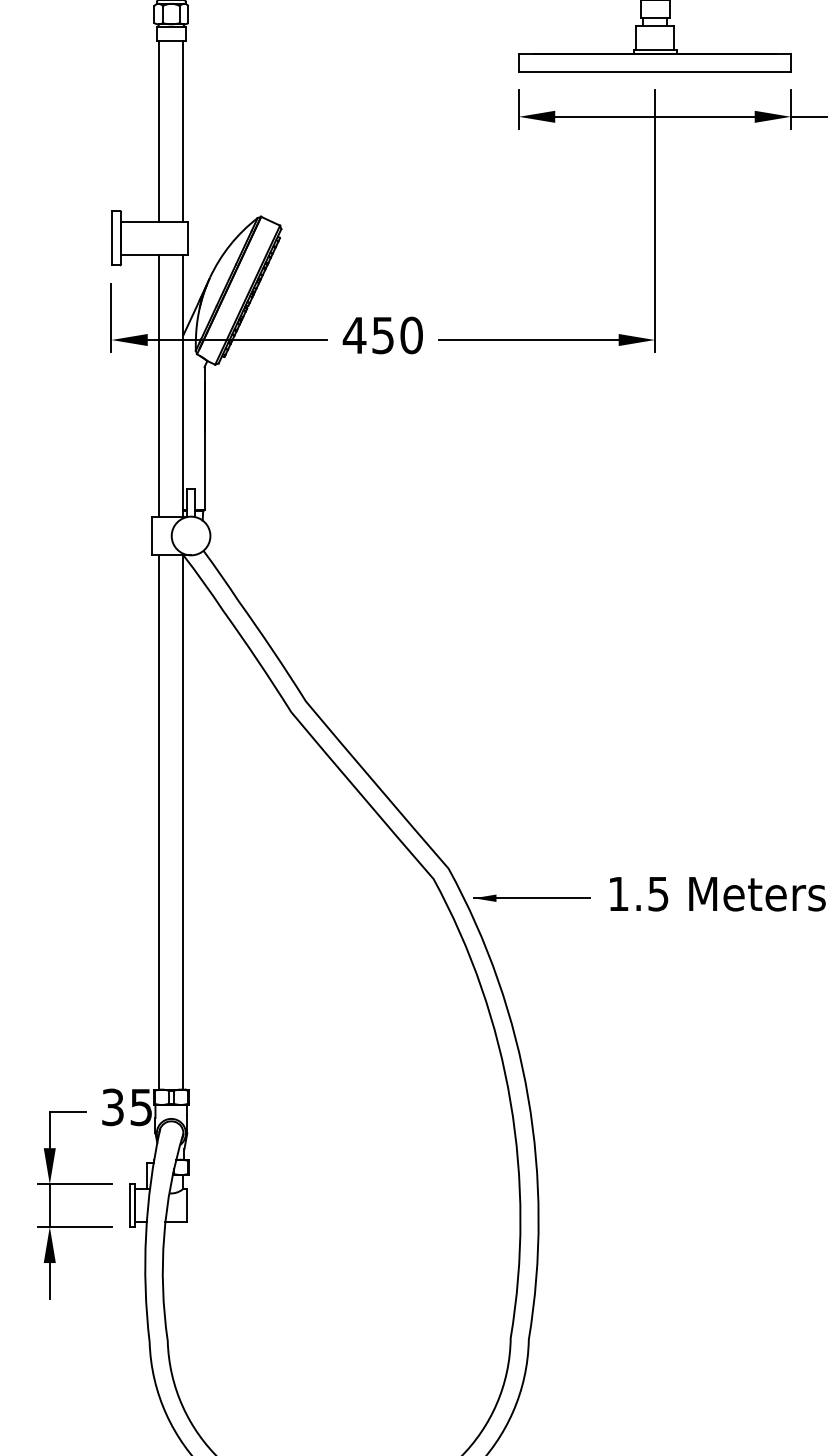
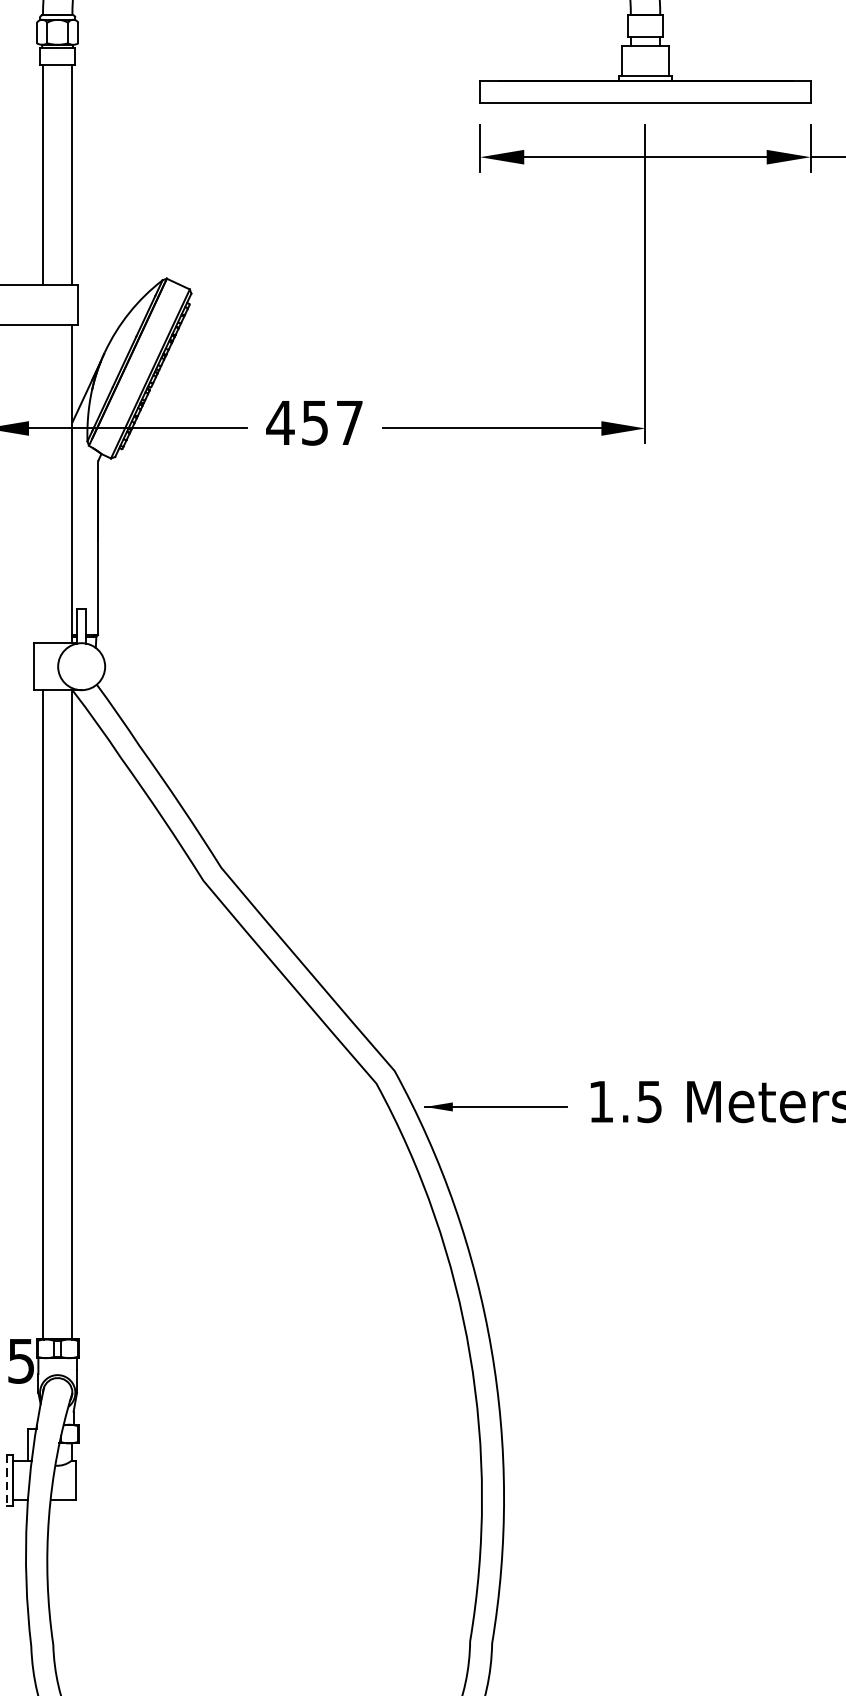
text: (411, 335) -> (349, 422), 450 -> 457
line: (159, 385) -> (43, 483), removed
line: (129, 1206) -> (6, 1481), solid -> dashed

